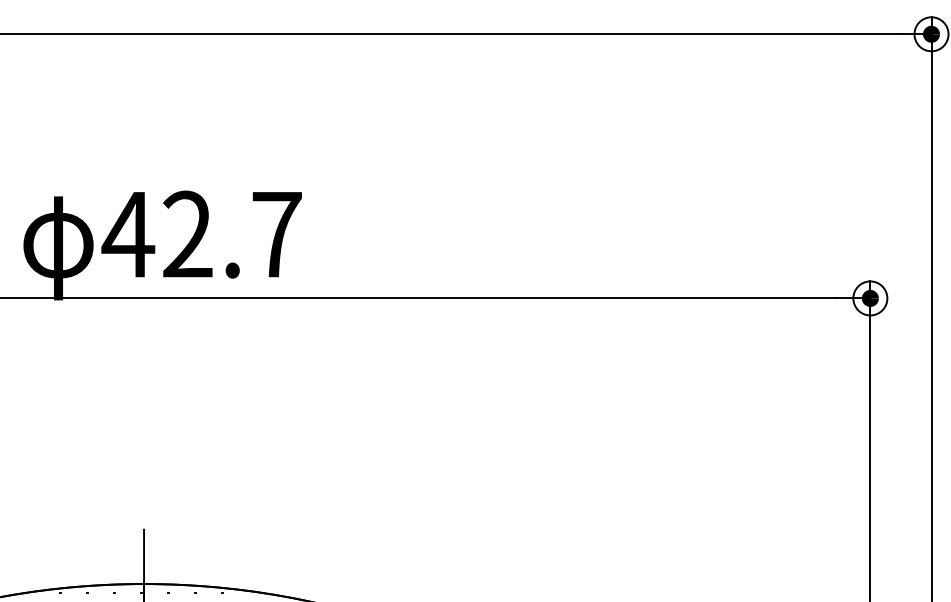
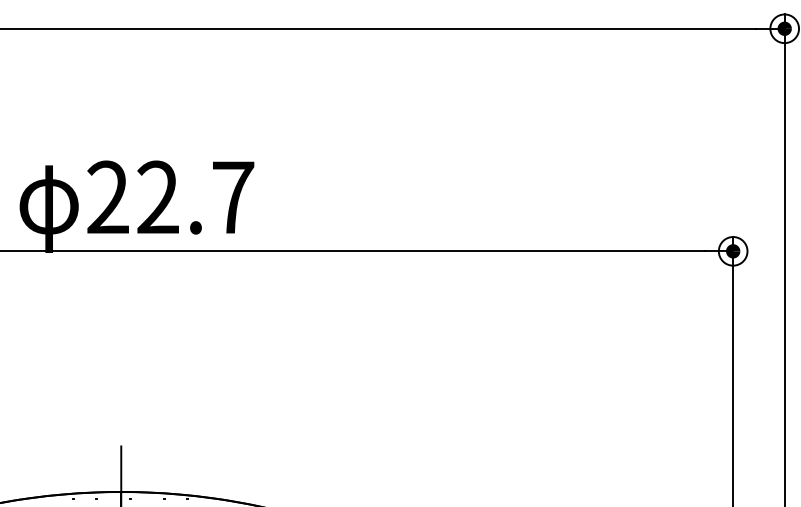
text: (128, 233) -> (108, 196), 42.7 -> 22.7

